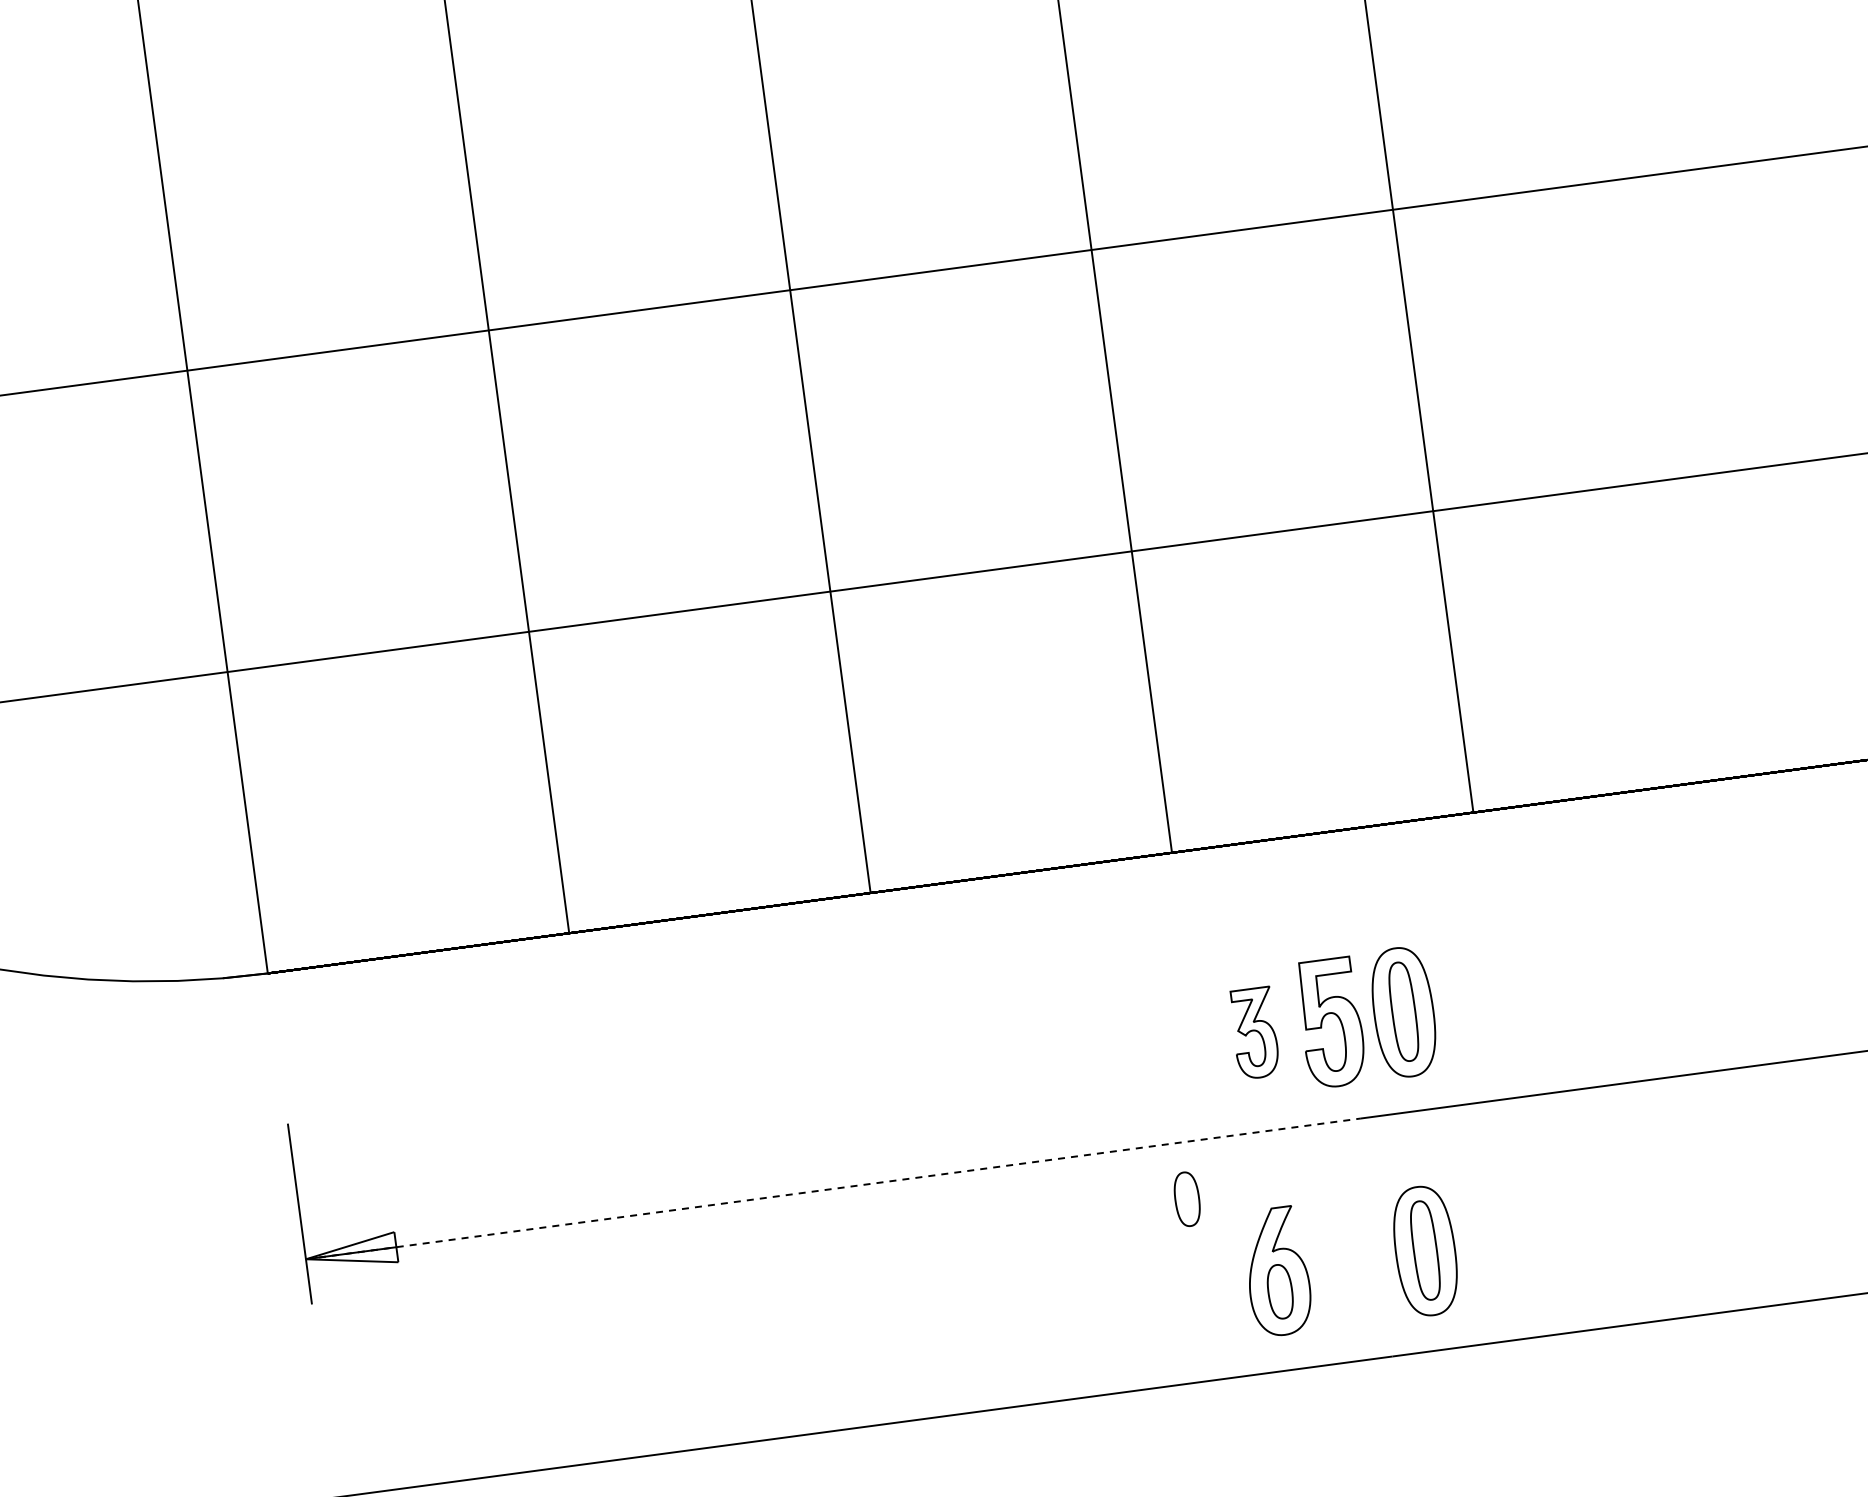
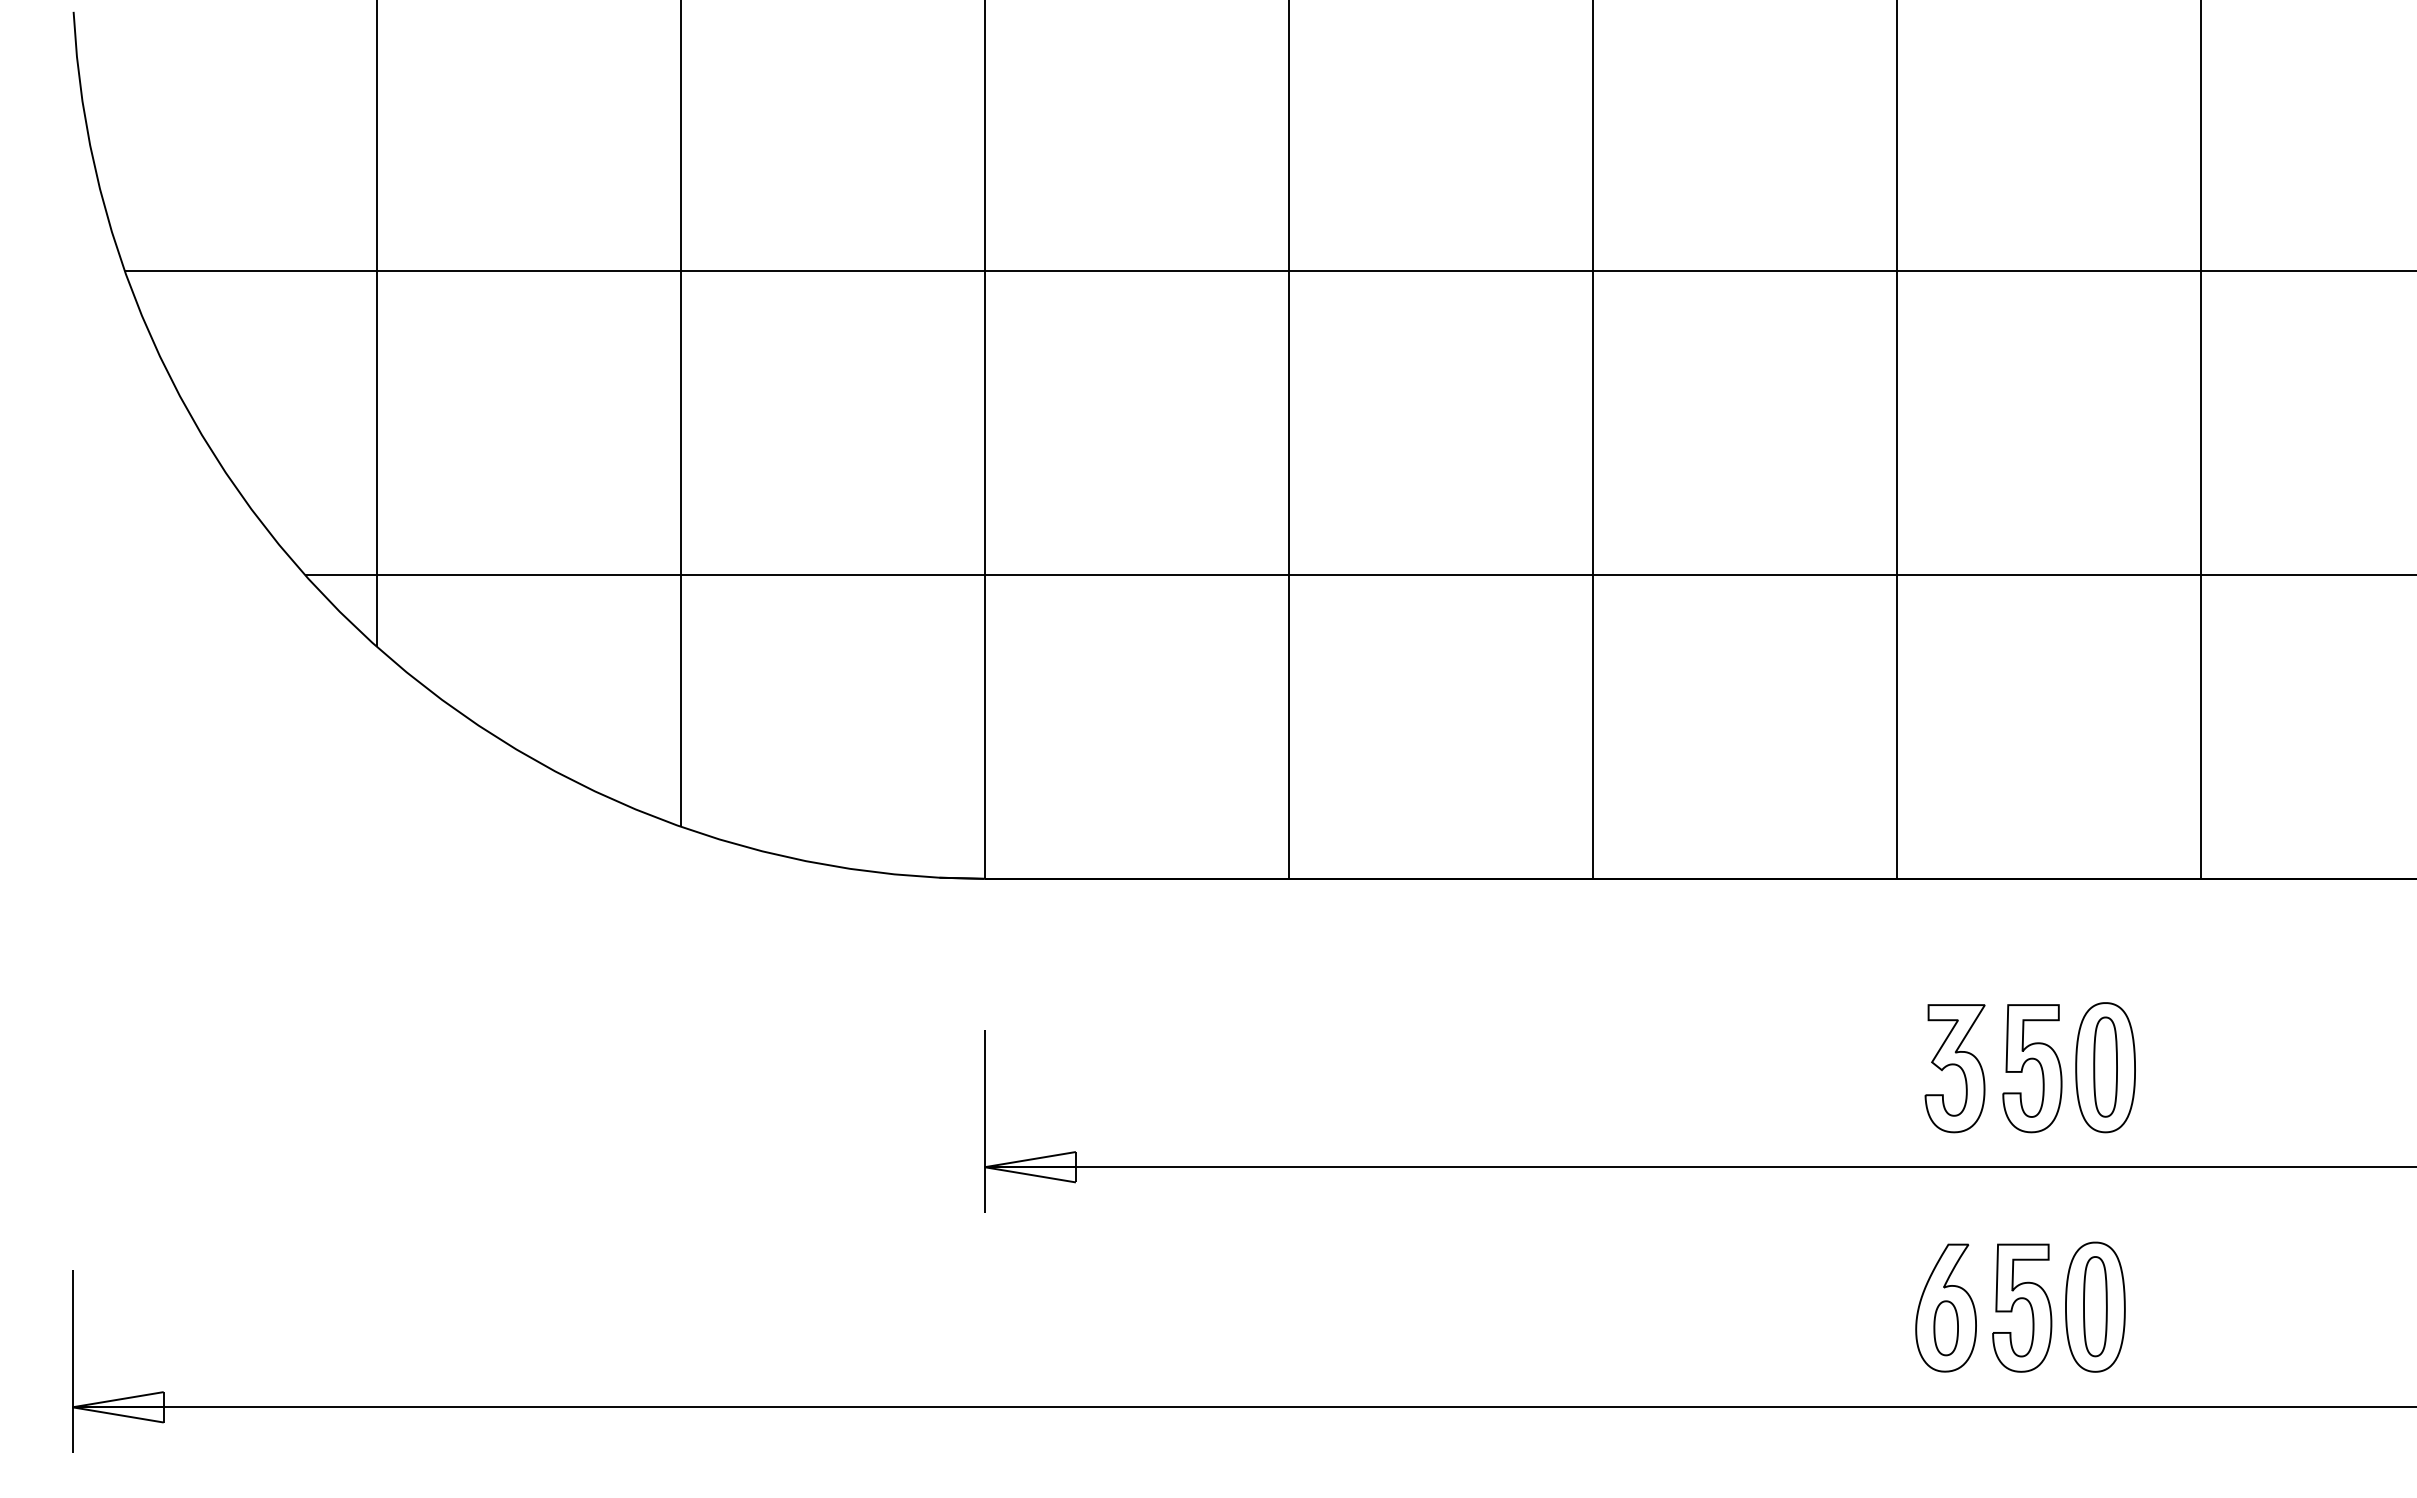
part: (1254, 1033) -> (1954, 1068), size x1.43
line: (834, 1189) -> (1517, 1167), dashed -> solid
part: (1186, 1199) -> (1865, 1224), removed
part: (1359, 1257) -> (2029, 1304), added

